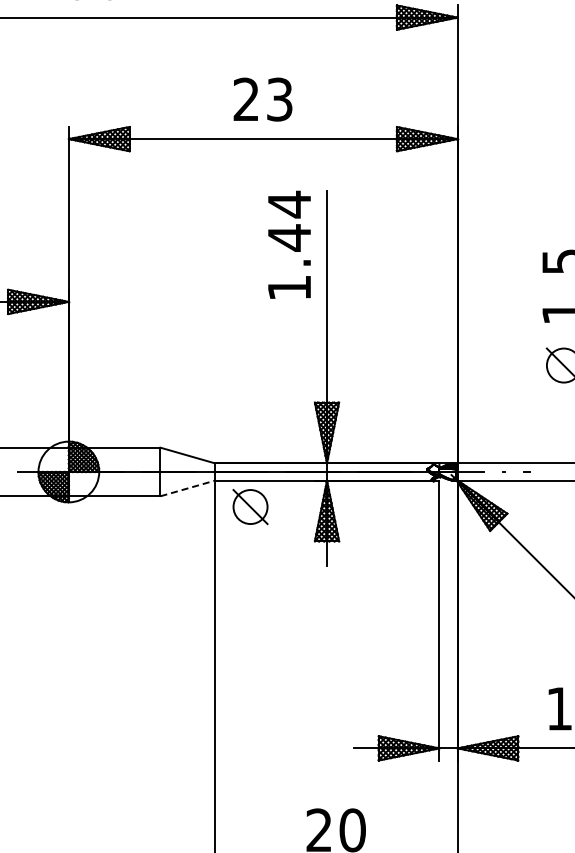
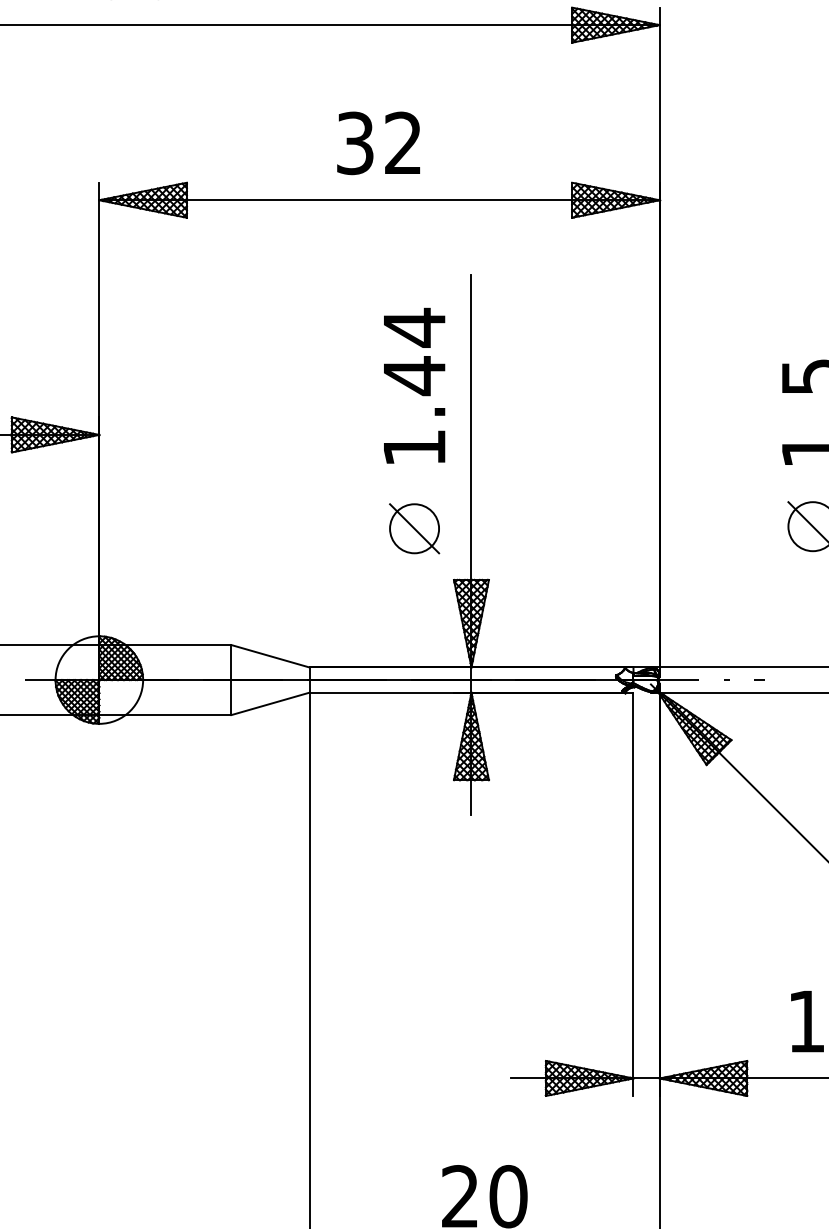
text: (262, 99) -> (378, 143), 23 -> 32
text: (289, 244) -> (414, 385), moved
line: (188, 488) -> (271, 703), dashed -> solid
part: (250, 507) -> (414, 529), moved

